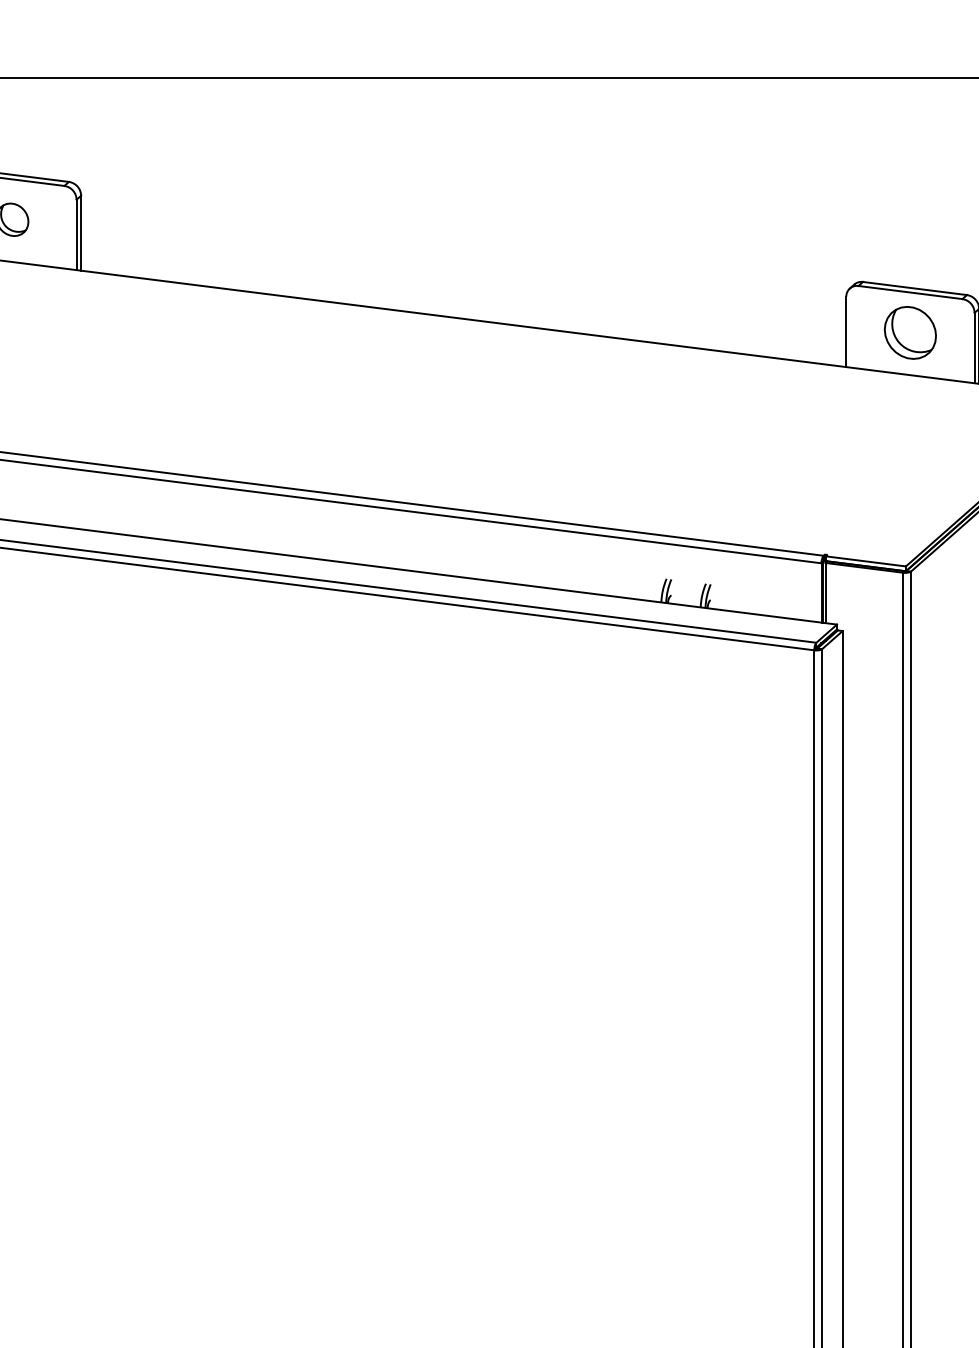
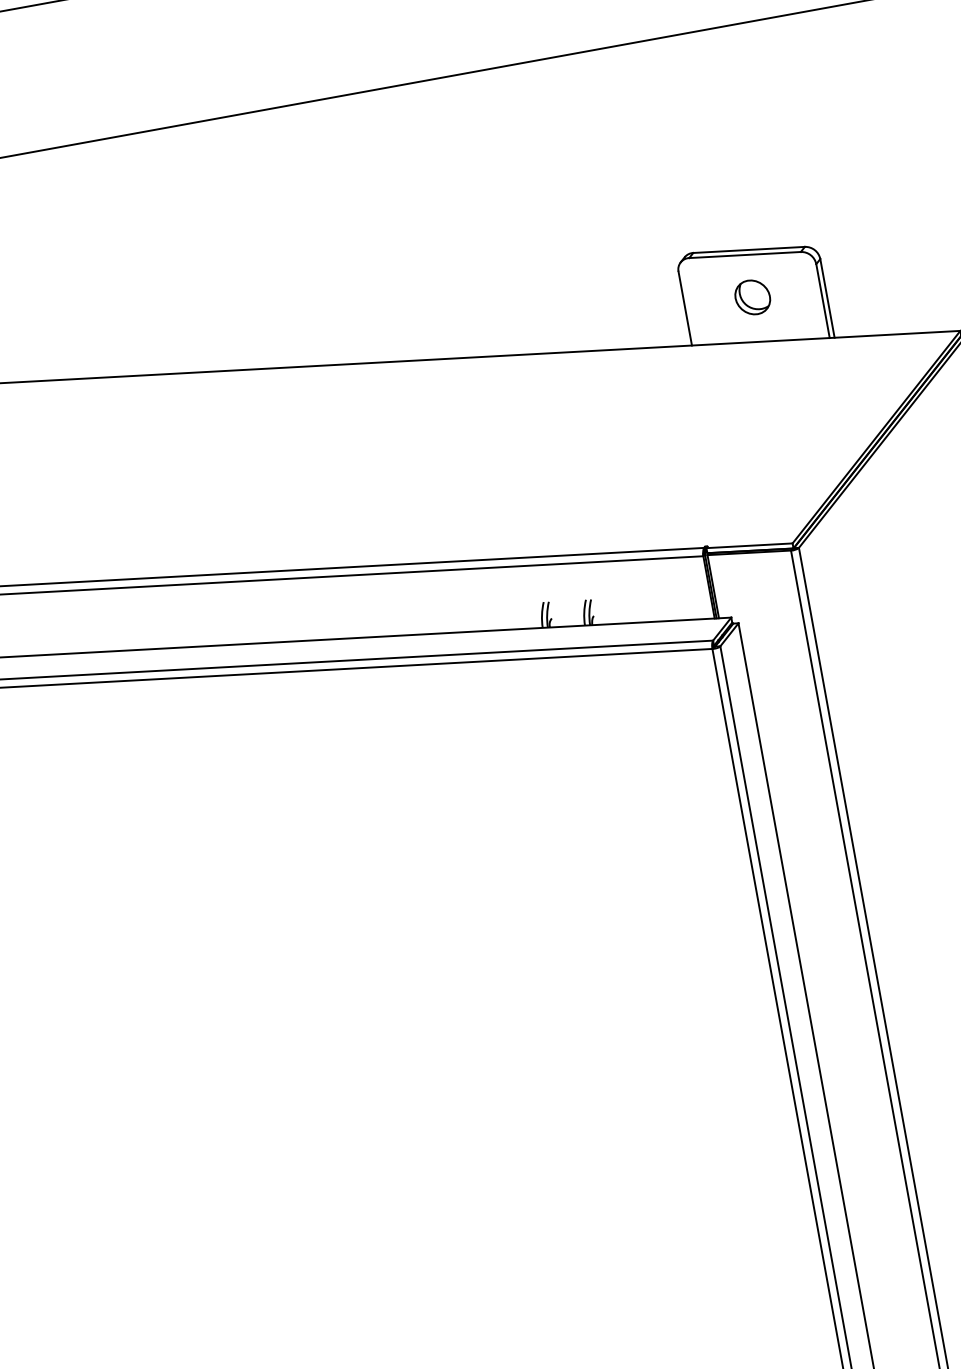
part: (910, 332) -> (752, 296), size x0.62

